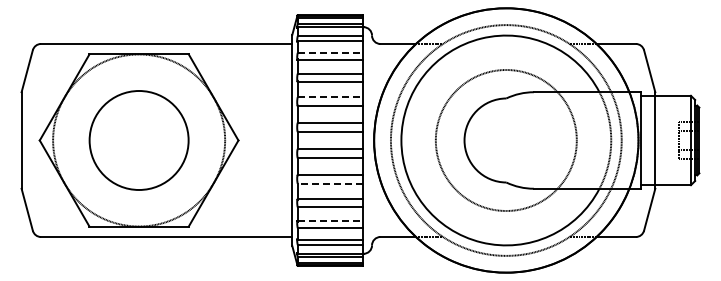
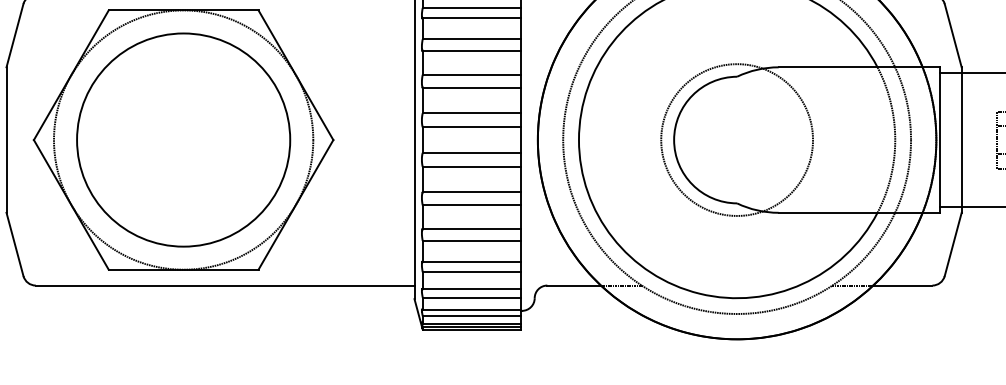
line: (330, 52) -> (472, 7), dashed -> solid
line: (330, 97) -> (472, 75), dashed -> solid
circle: (138, 140) -> (182, 140), size x1.43
circle: (505, 140) -> (735, 140), size x0.71
line: (330, 183) -> (472, 204), dashed -> solid
line: (330, 221) -> (472, 262), dashed -> solid

